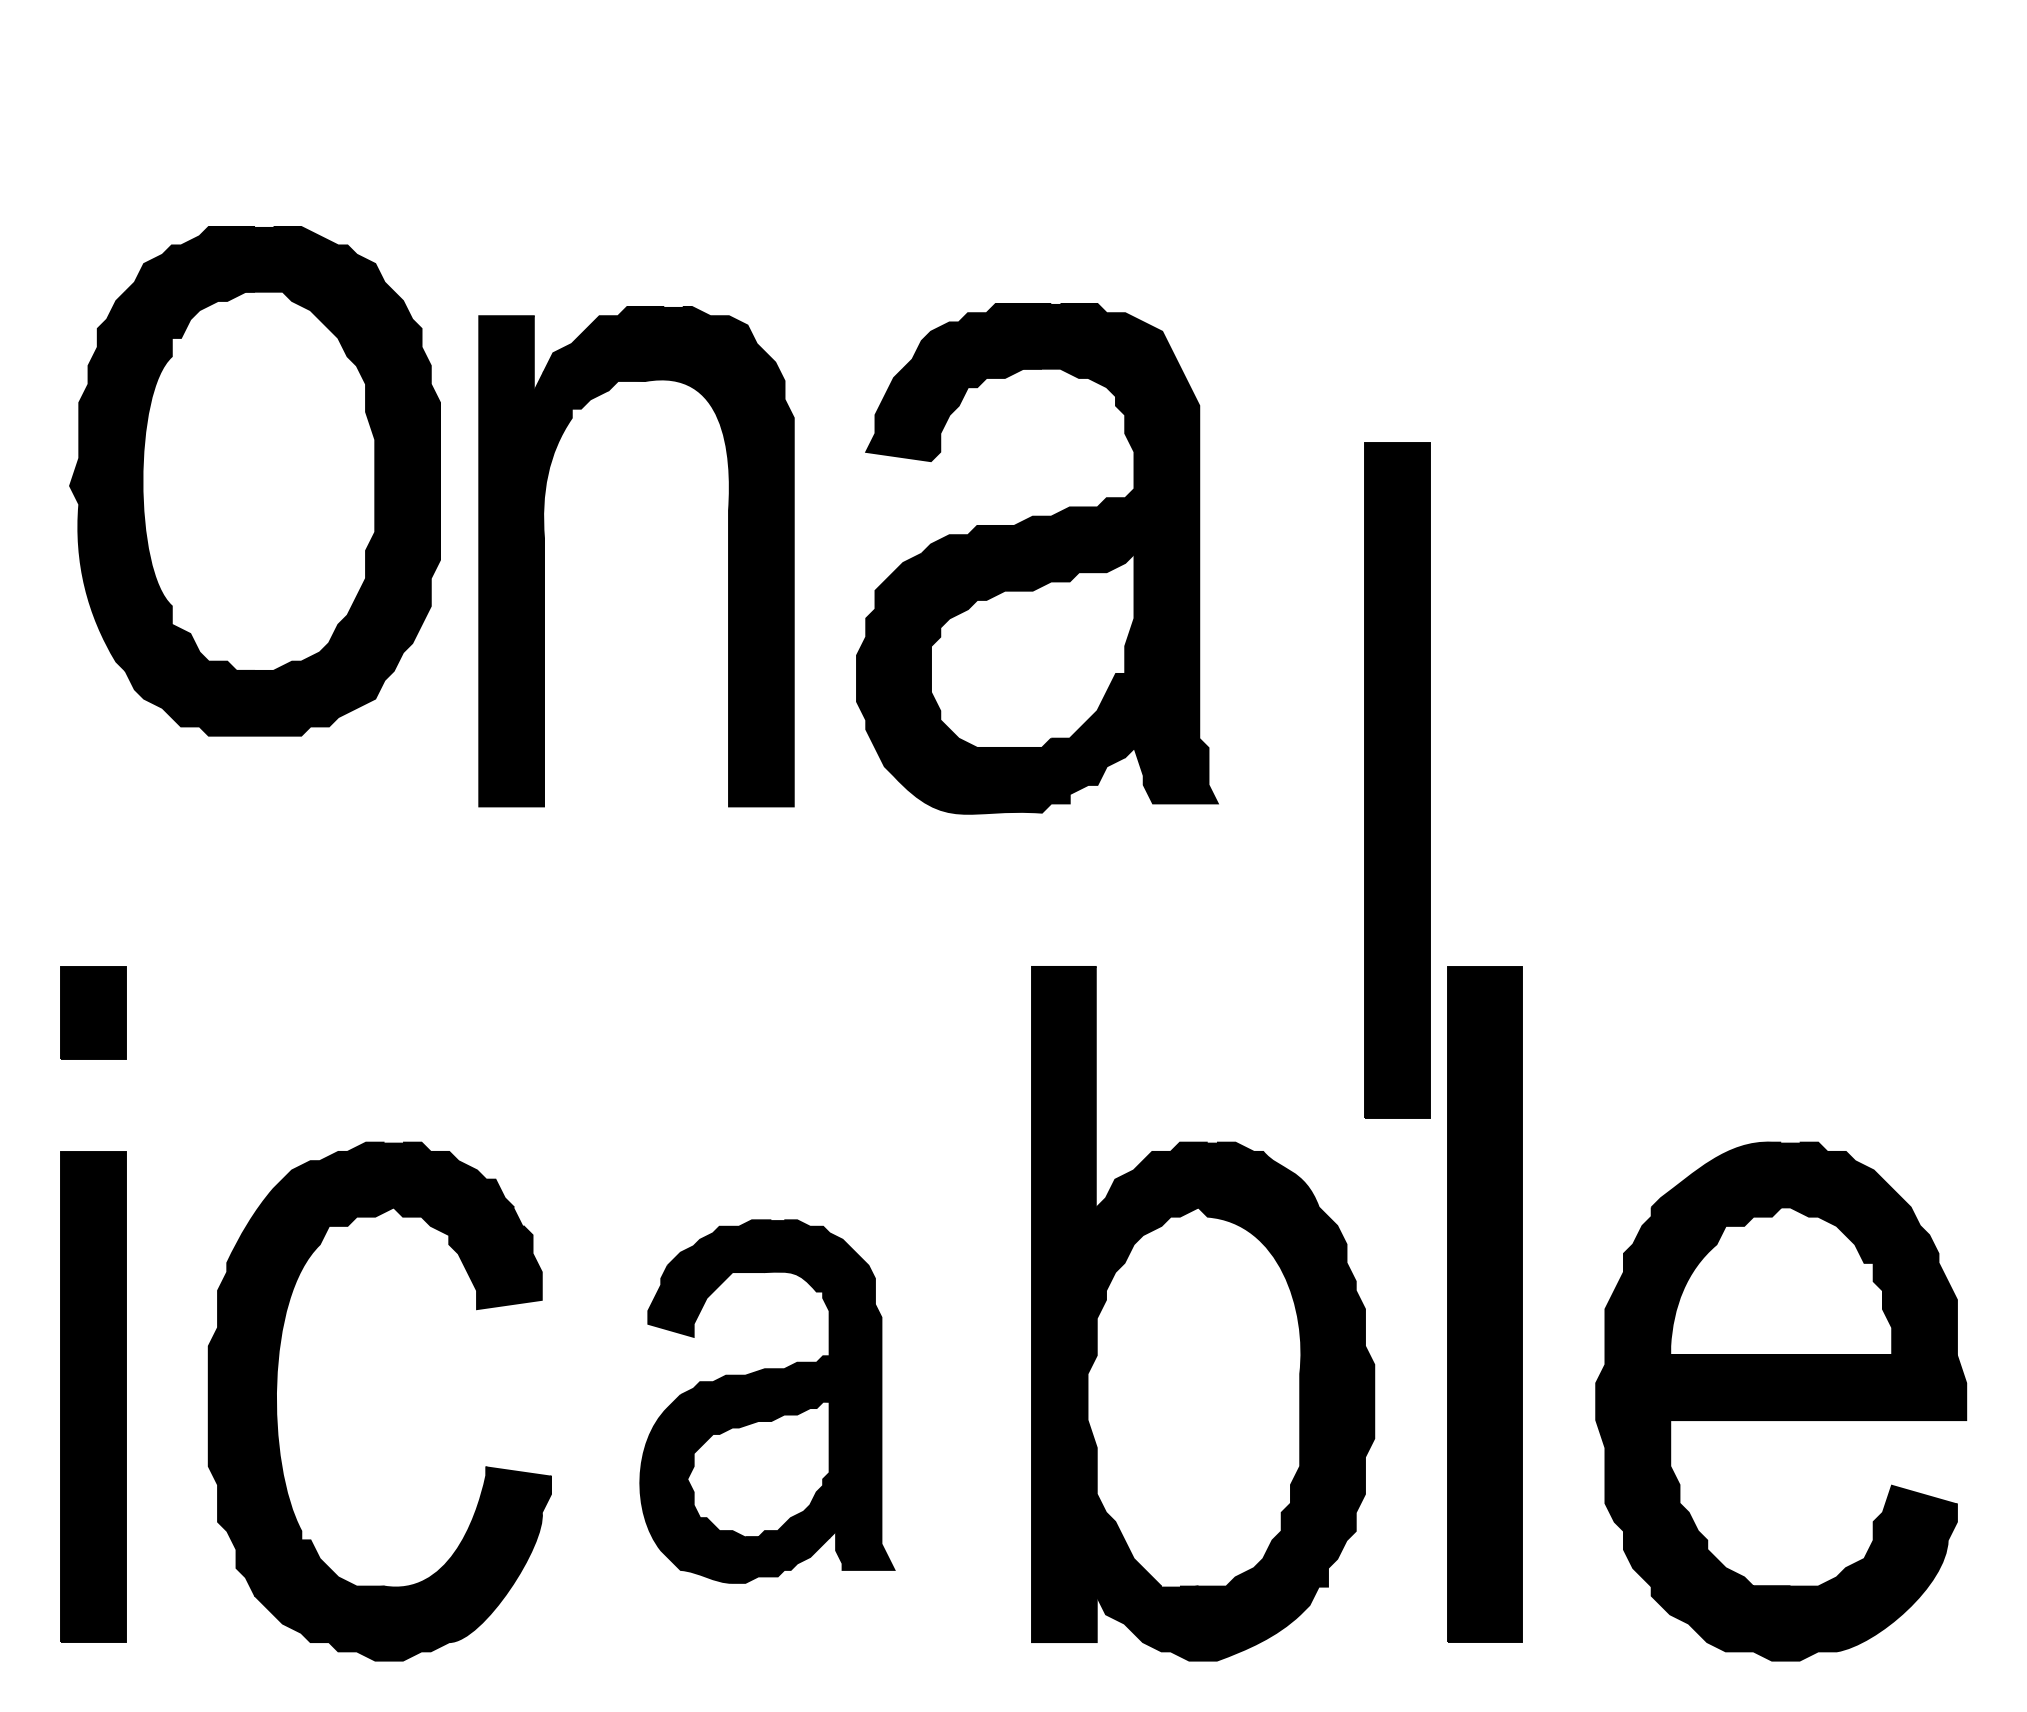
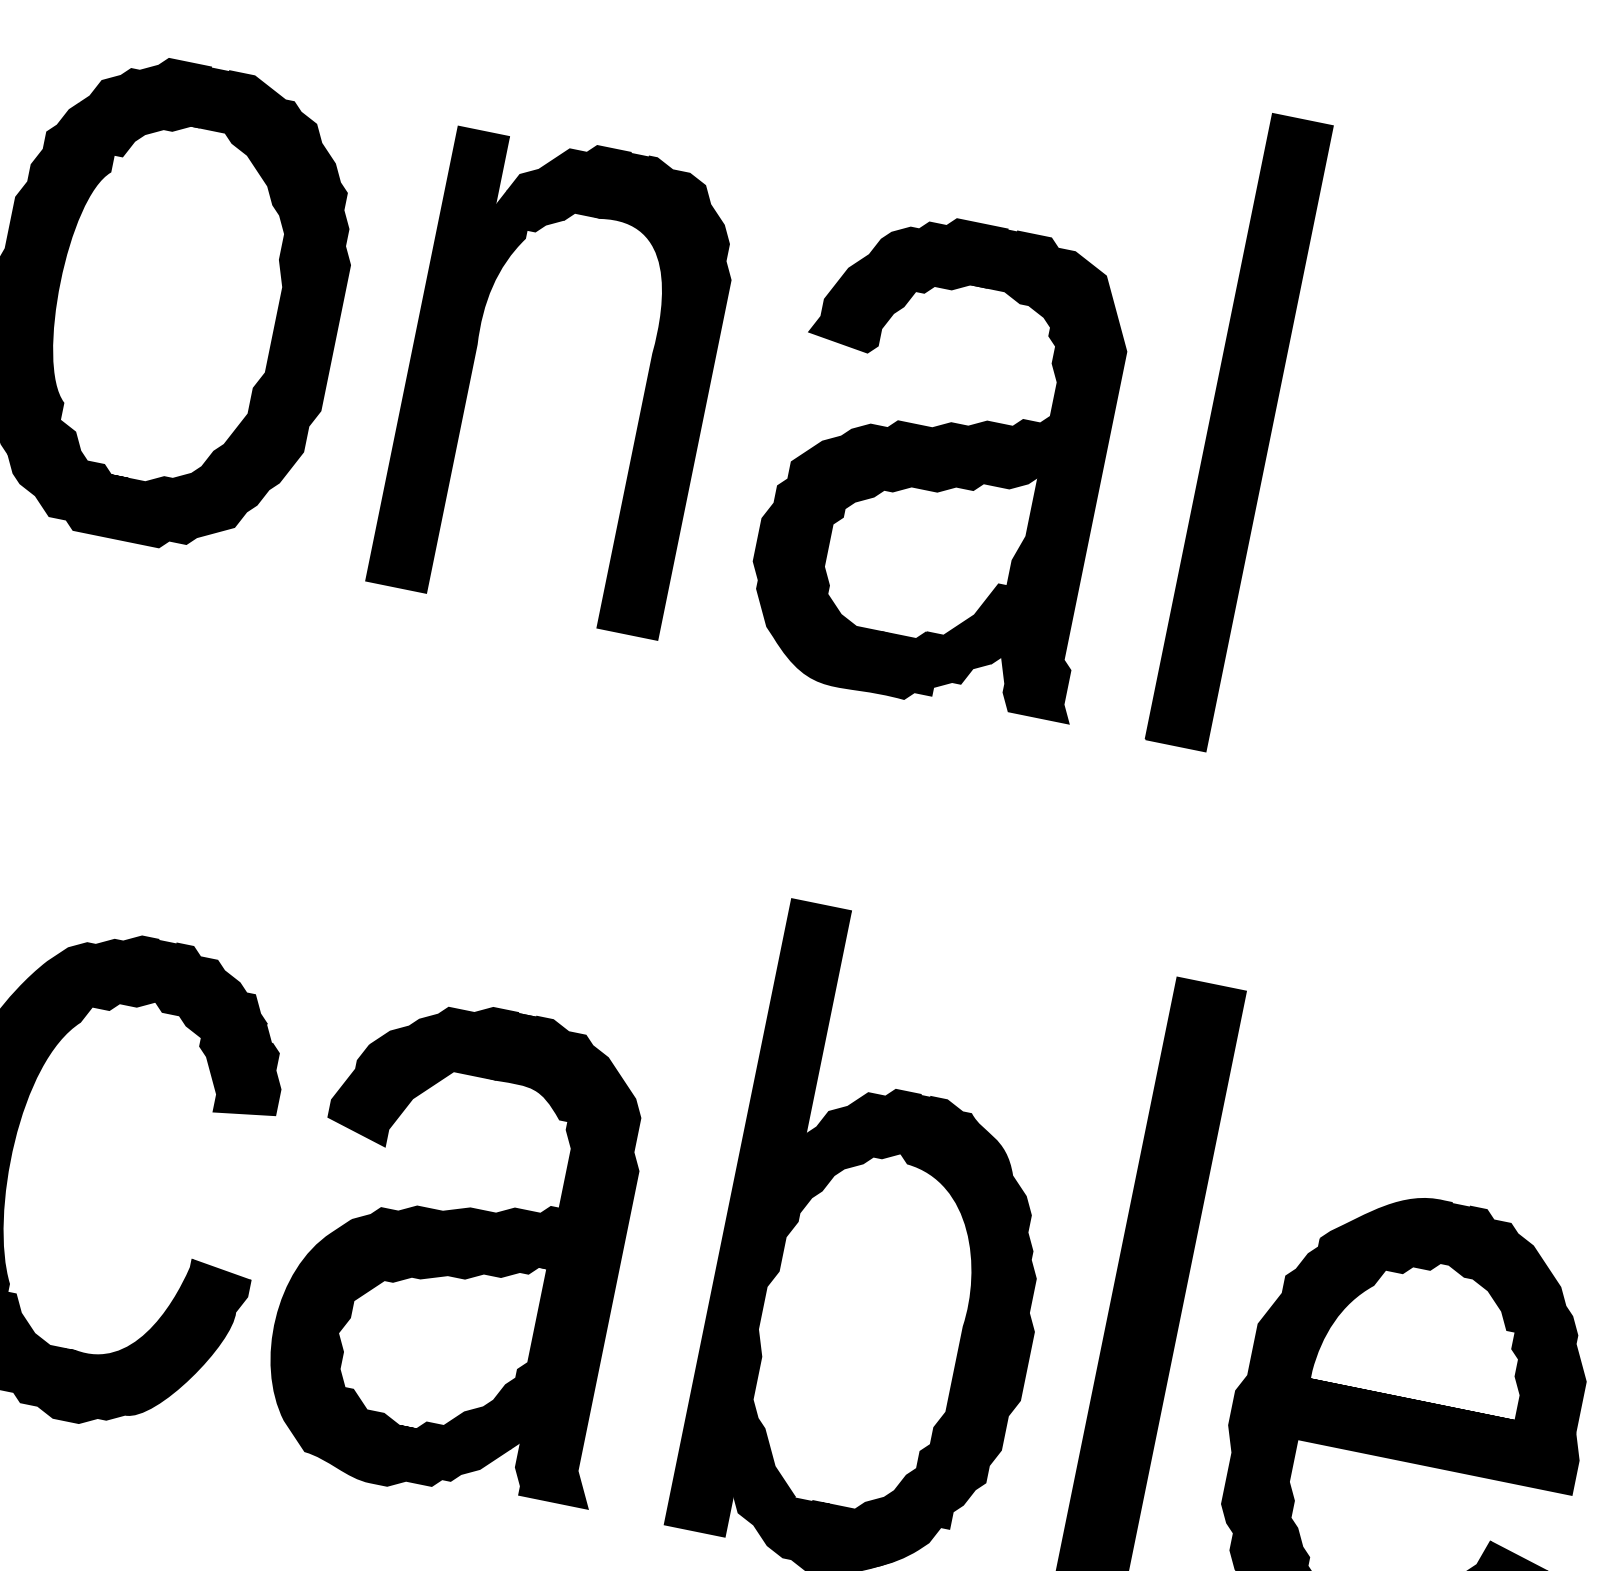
part: (544, 556) -> (473, 361), moved
part: (1037, 558) -> (947, 462), moved
part: (1397, 780) -> (1239, 432), moved
part: (767, 1401) -> (465, 1251), size x1.43

